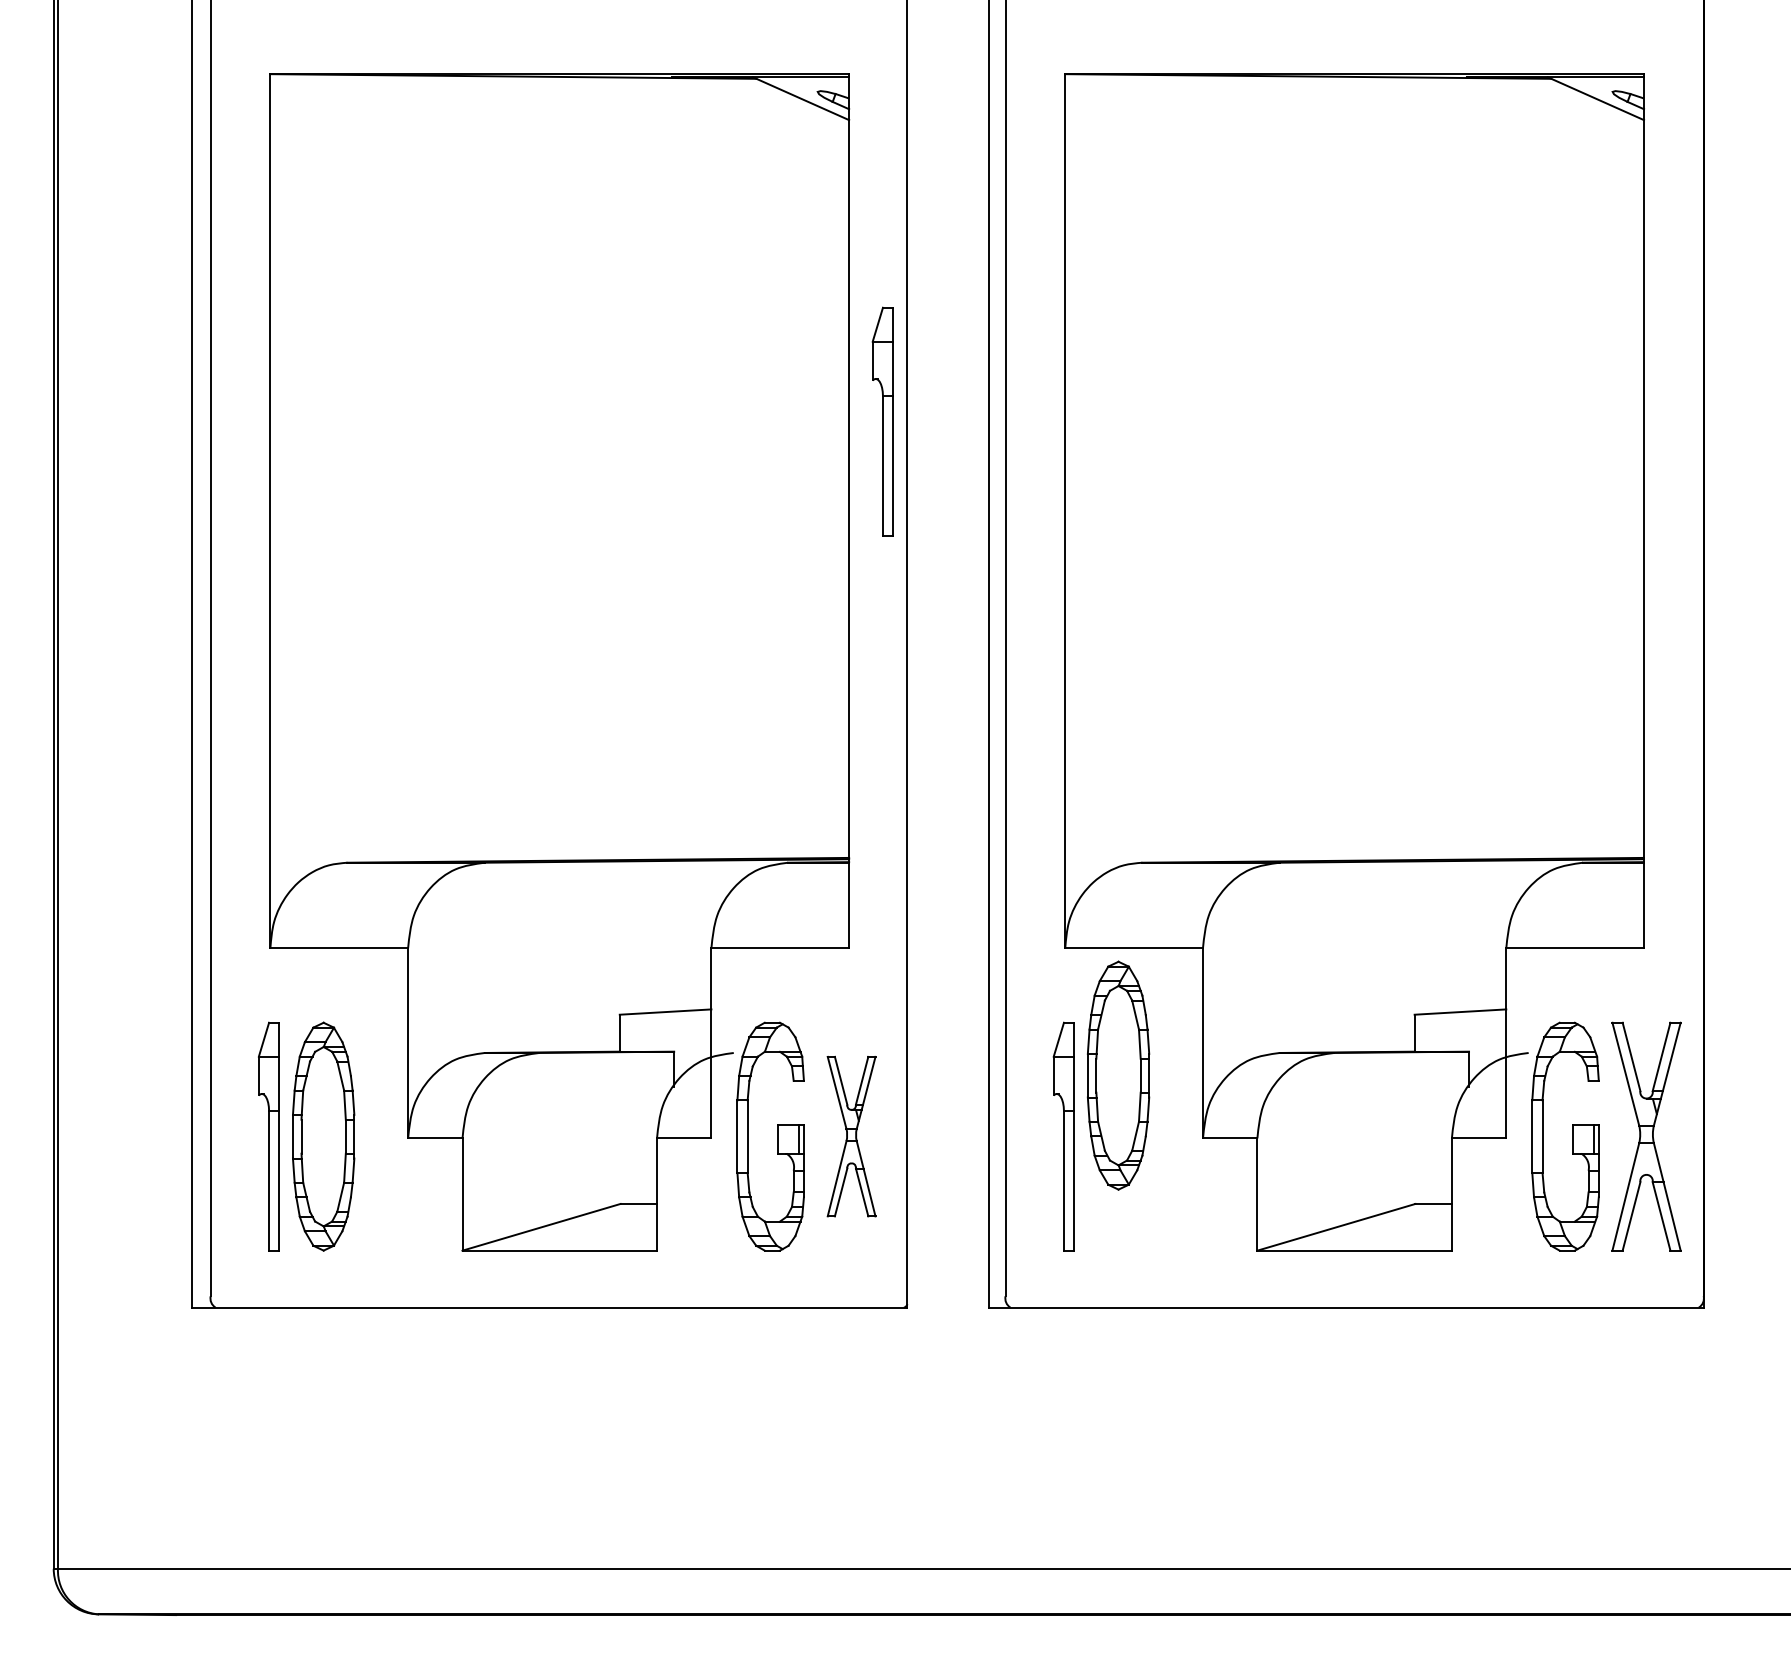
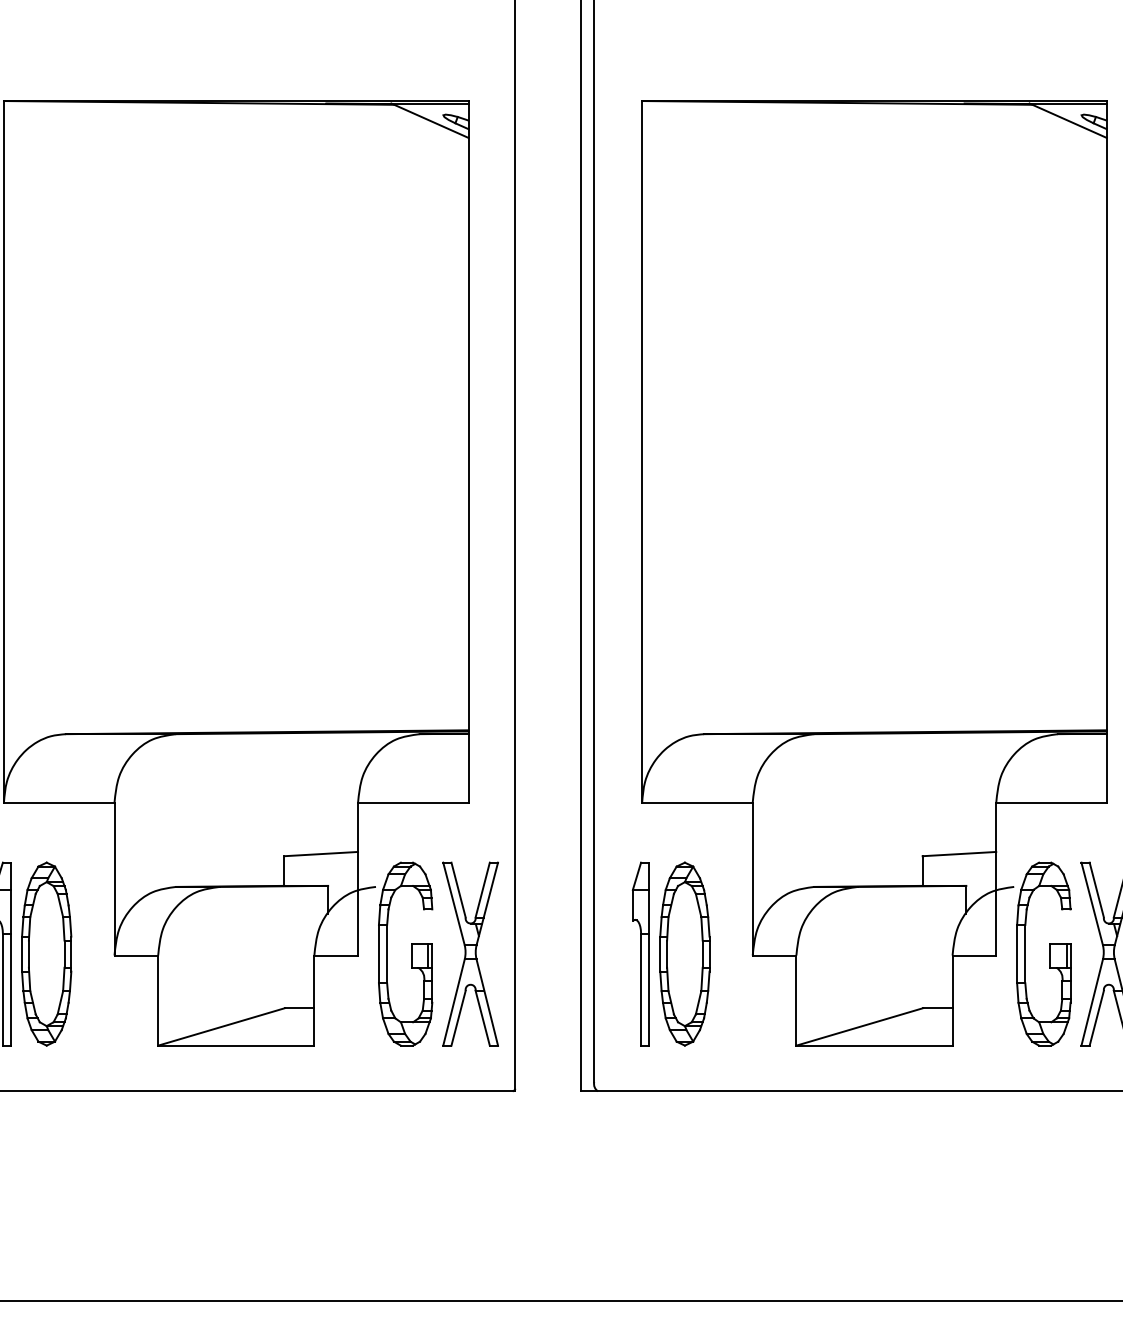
part: (882, 421) -> (495, 379), removed
part: (1118, 1075) -> (684, 953), moved
part: (851, 1136) -> (470, 953), size x1.43

